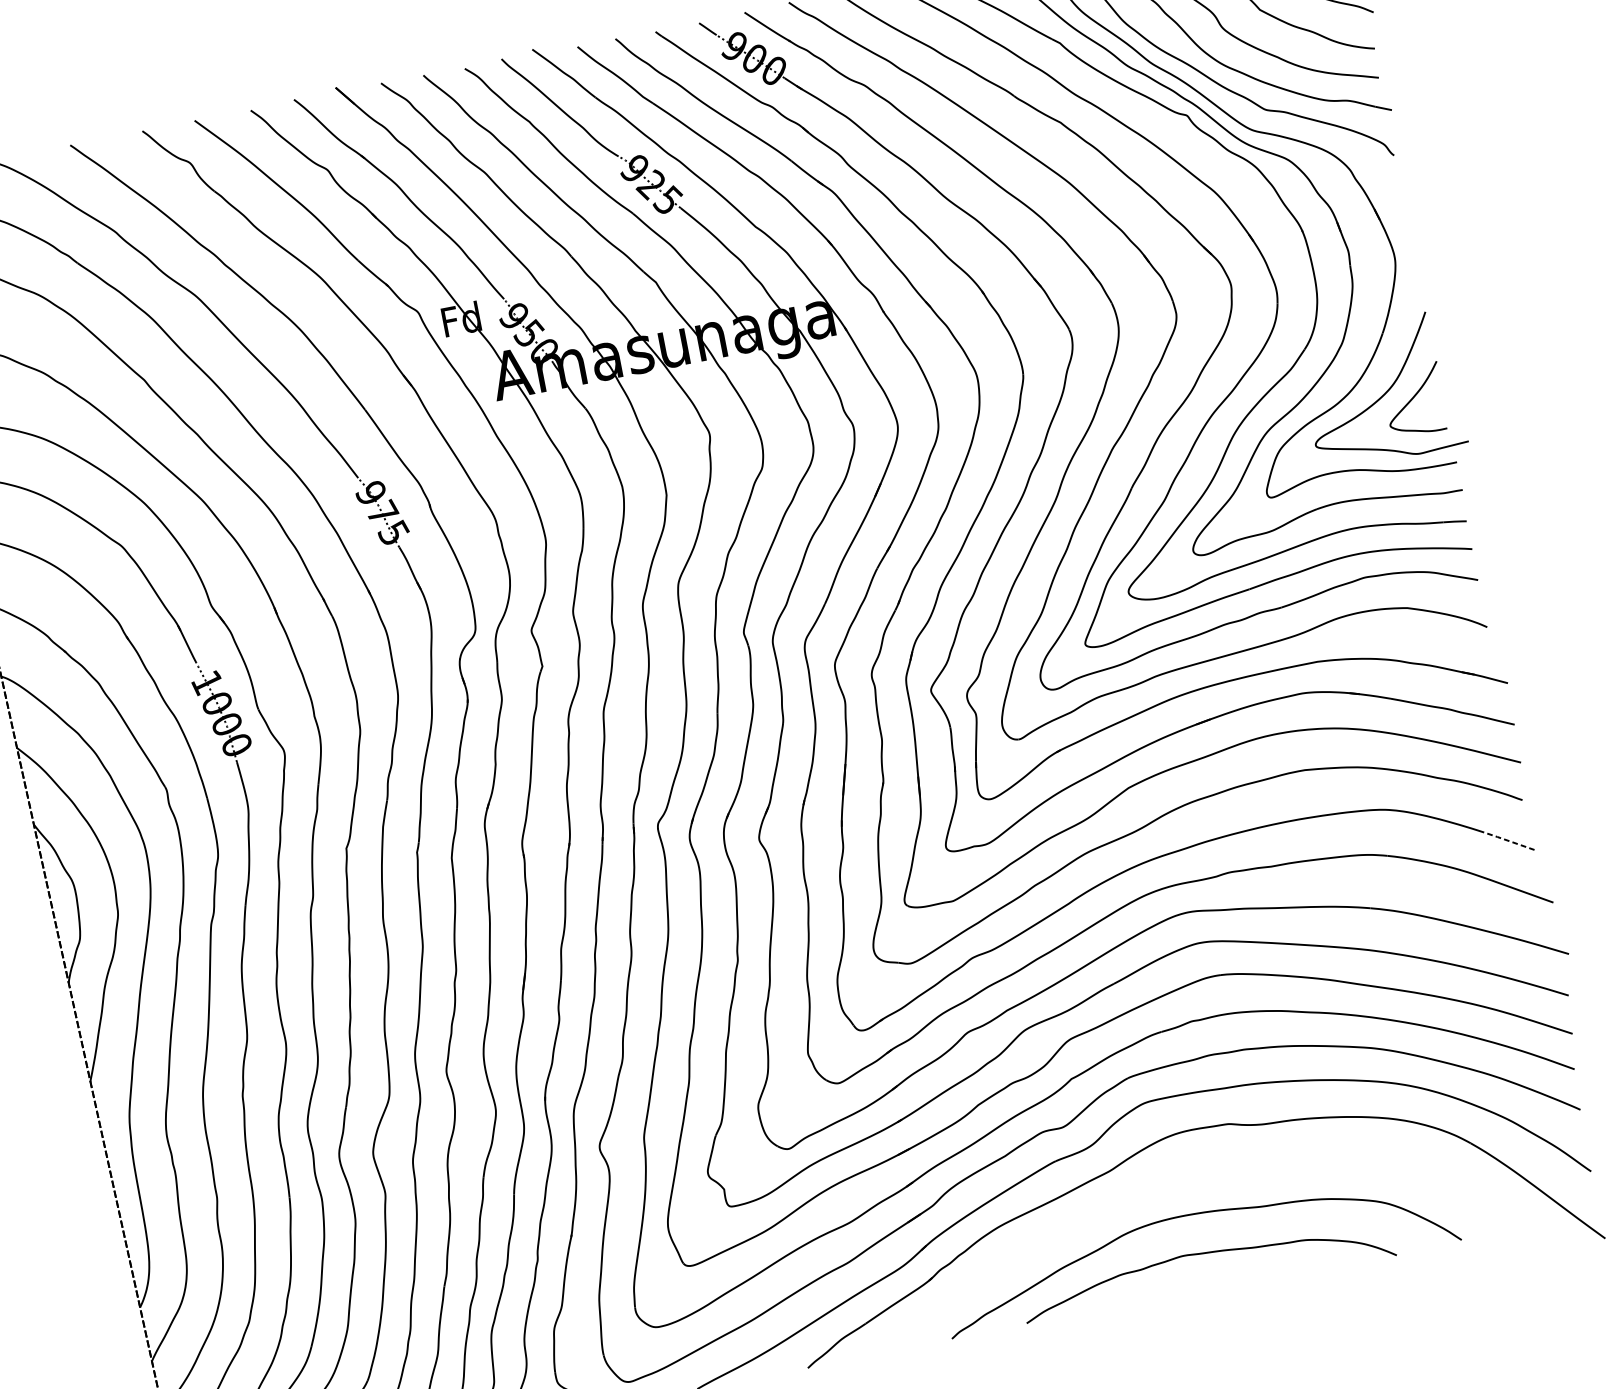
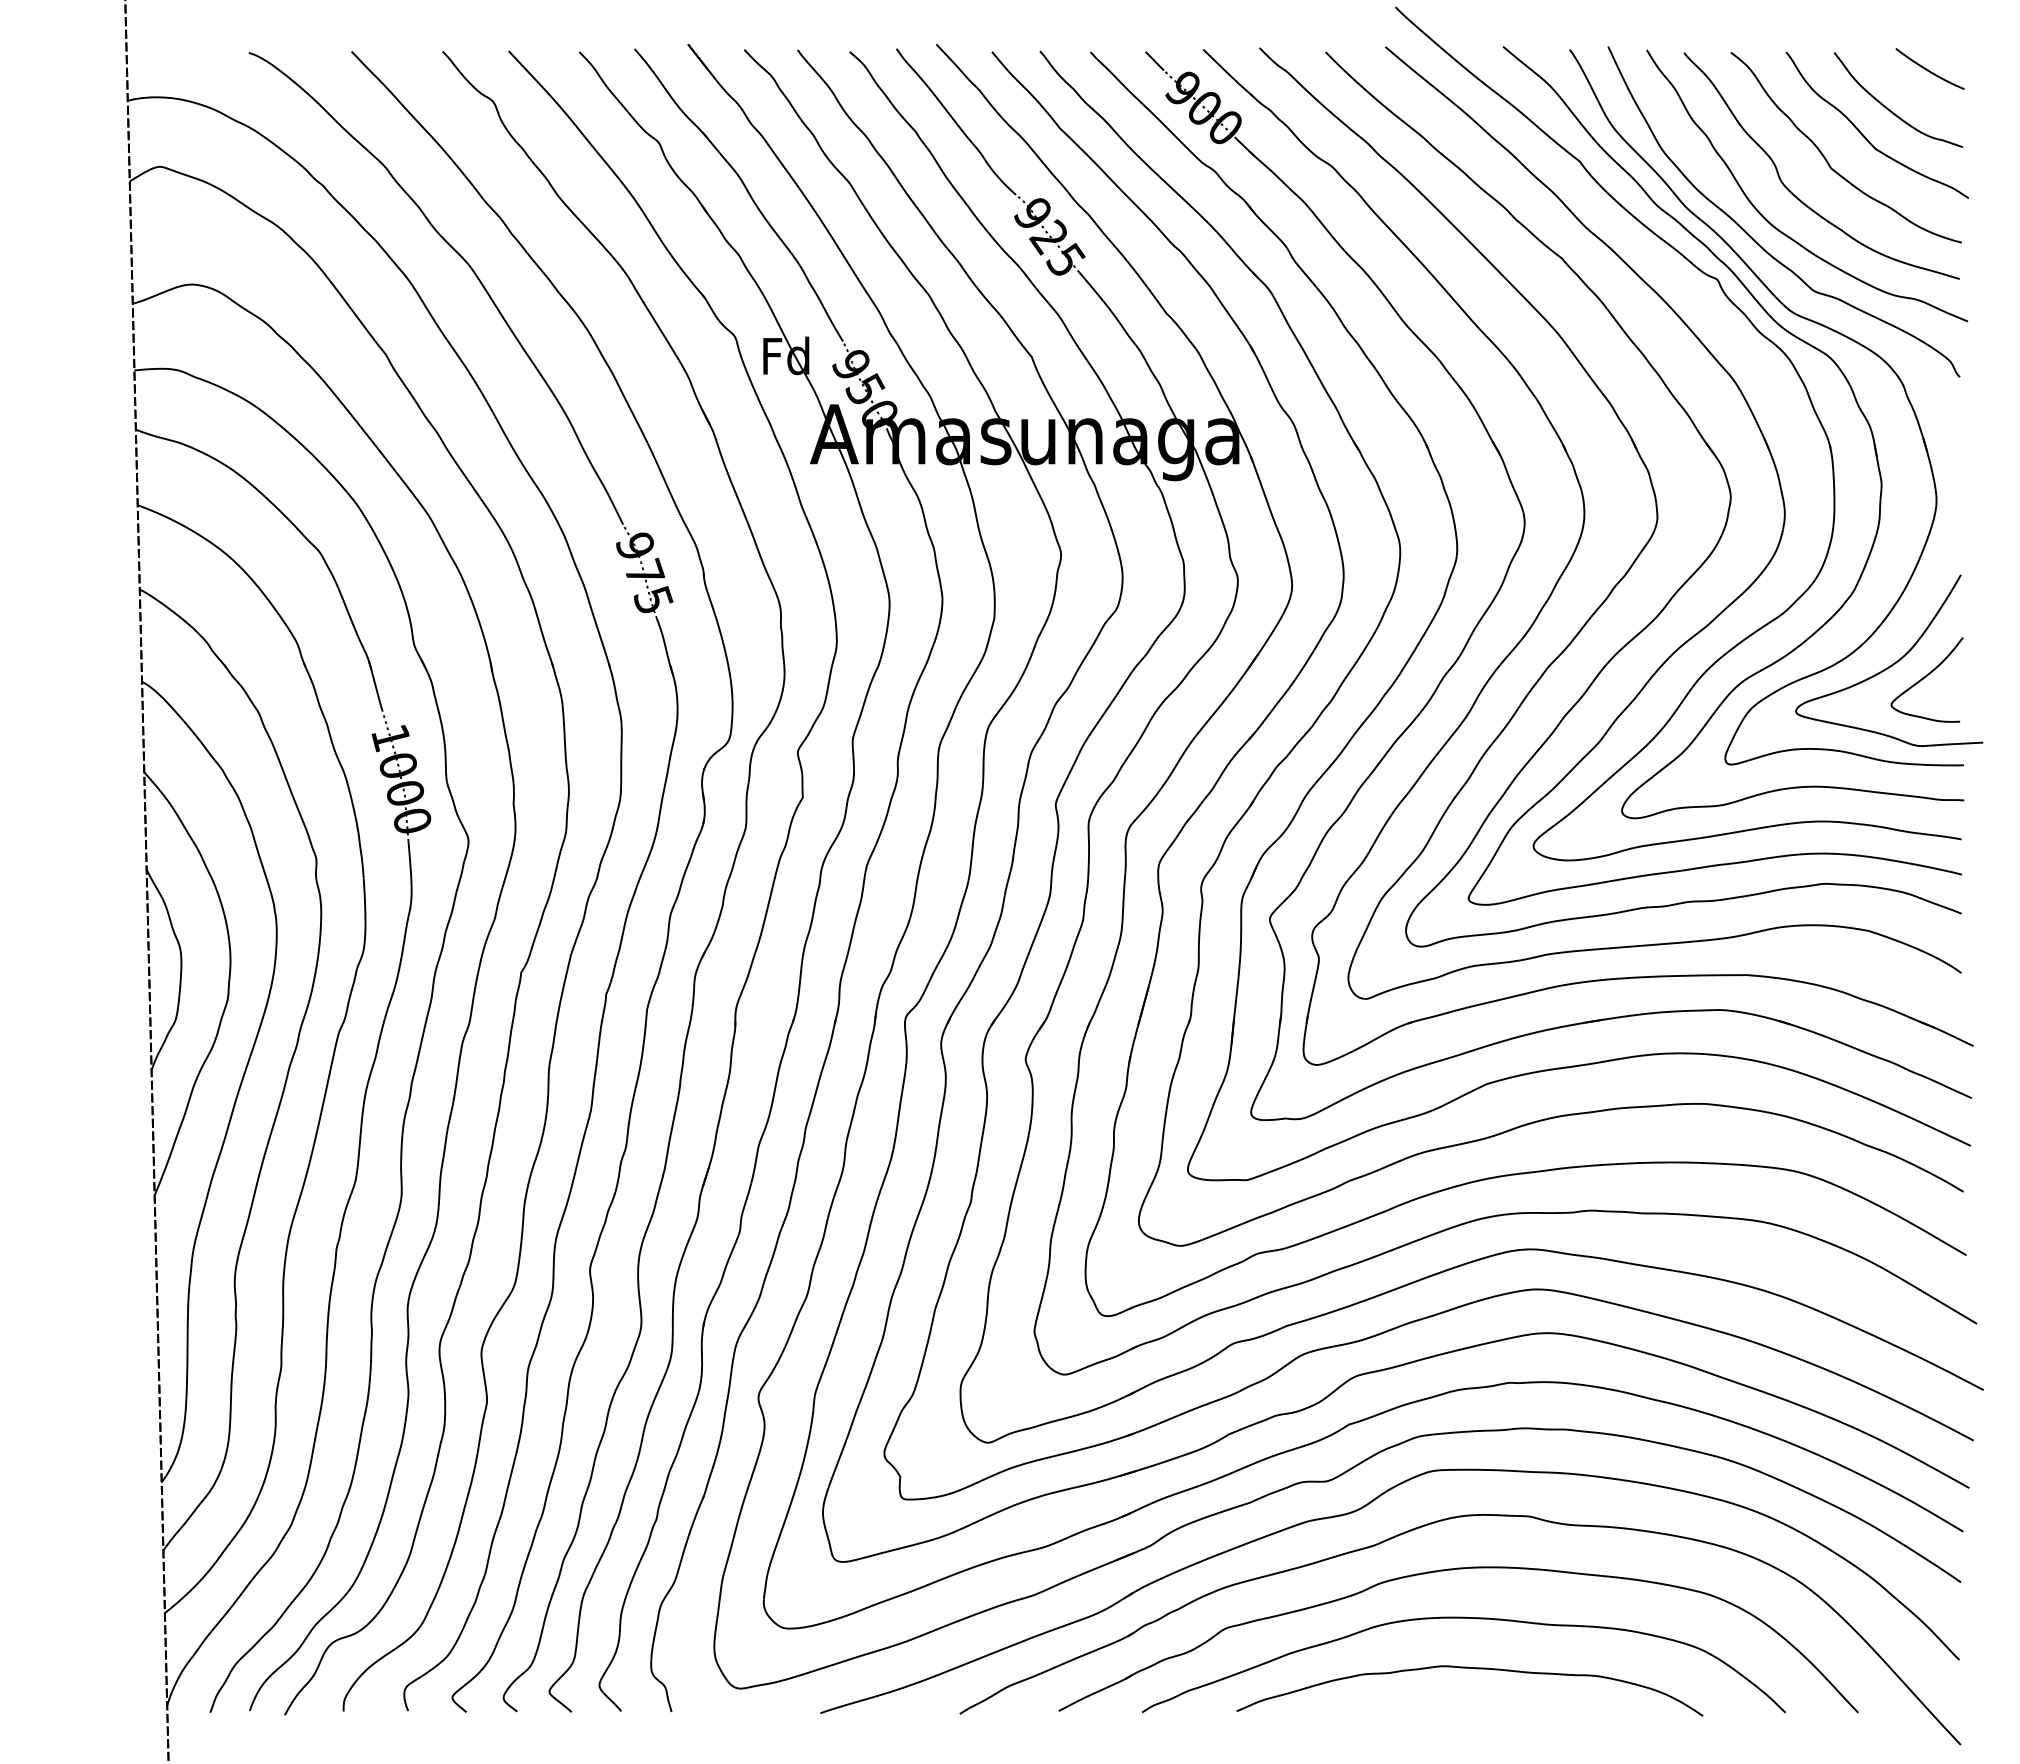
line: (1508, 841) -> (1937, 1238), dashed -> solid
part: (1176, 1178) -> (1453, 1570), added

